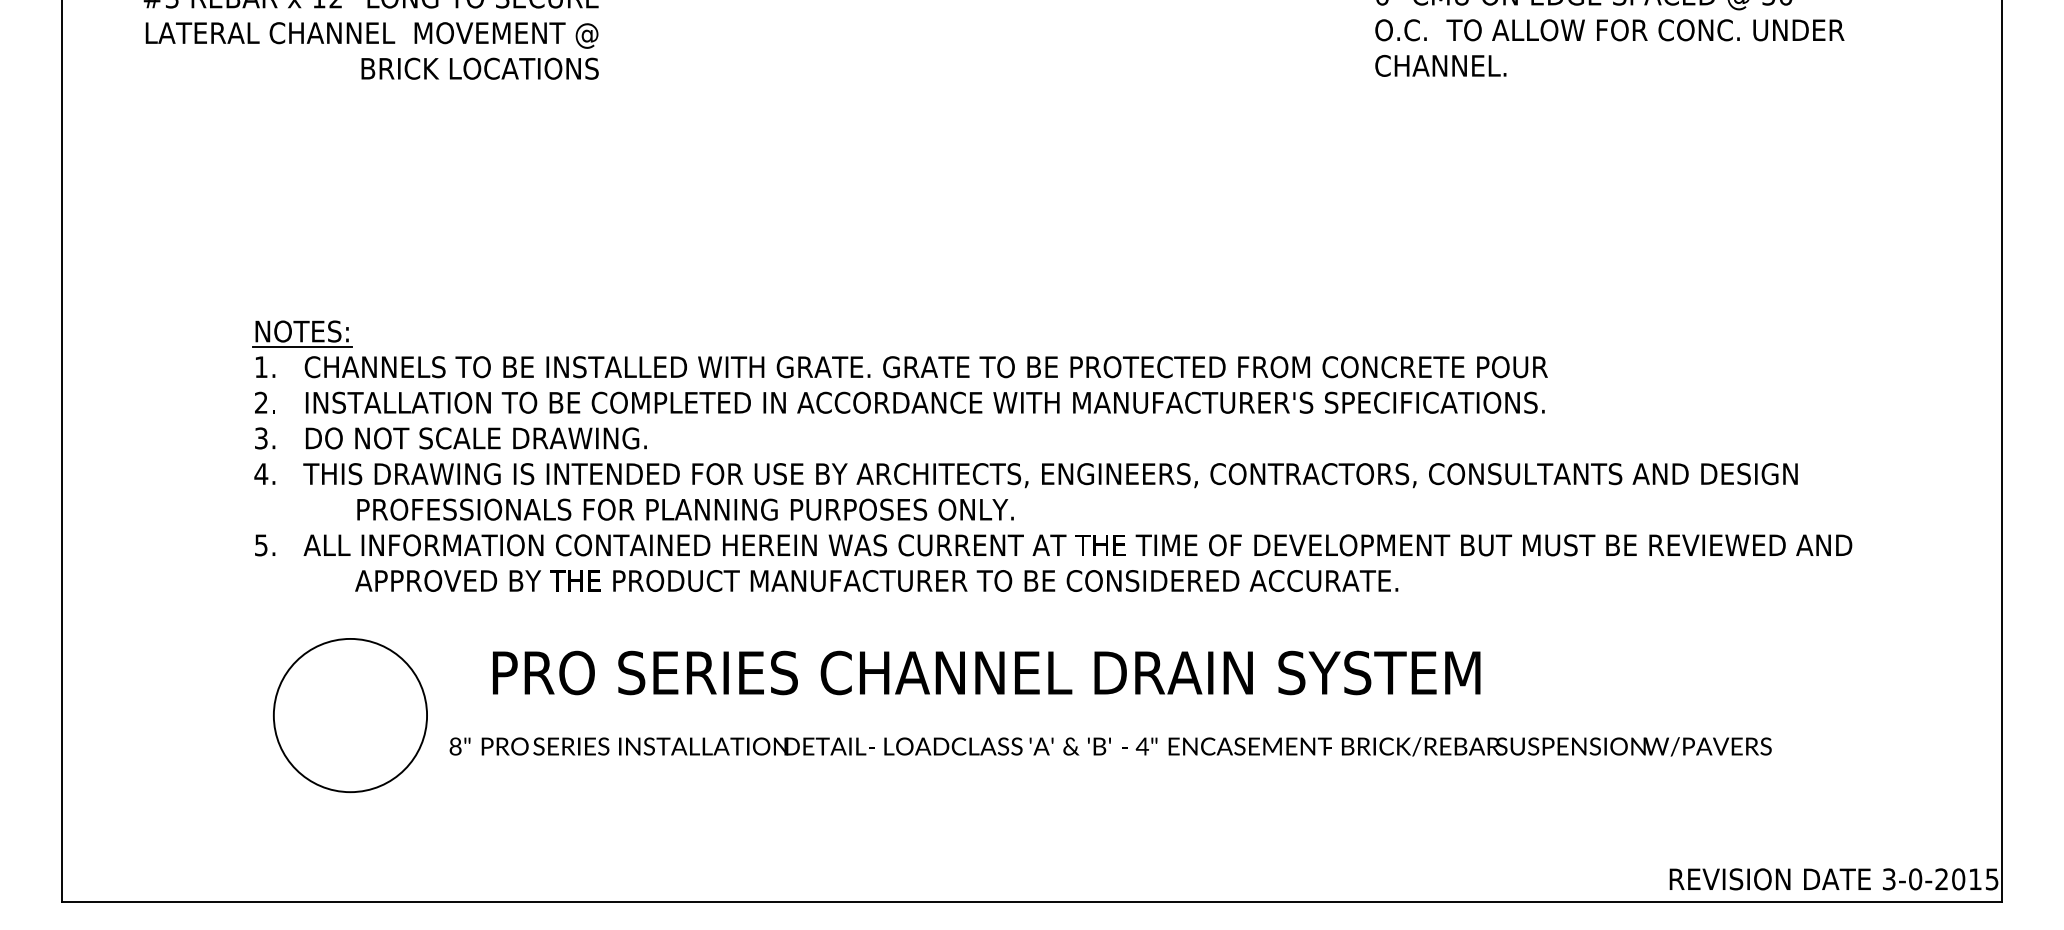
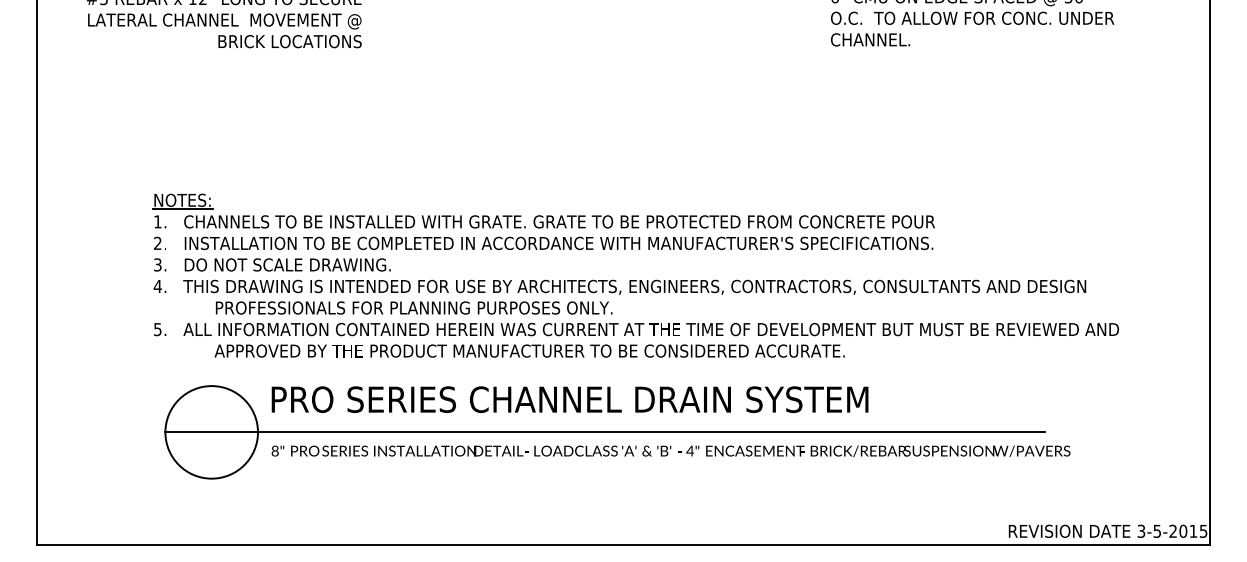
text: (985, 672) -> (569, 399), moved
line: (1002, 715) -> (605, 432), added
text: (1915, 877) -> (1157, 530), 3-0-2015 -> 3-5-2015

